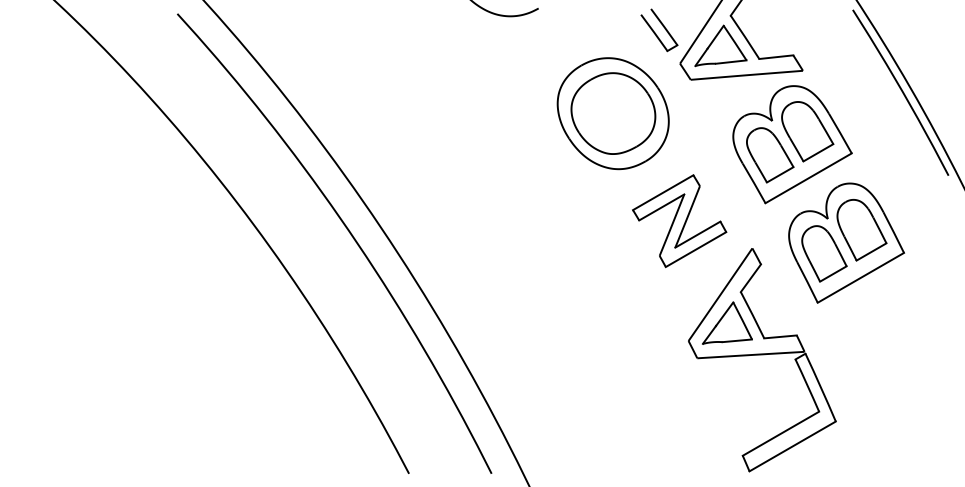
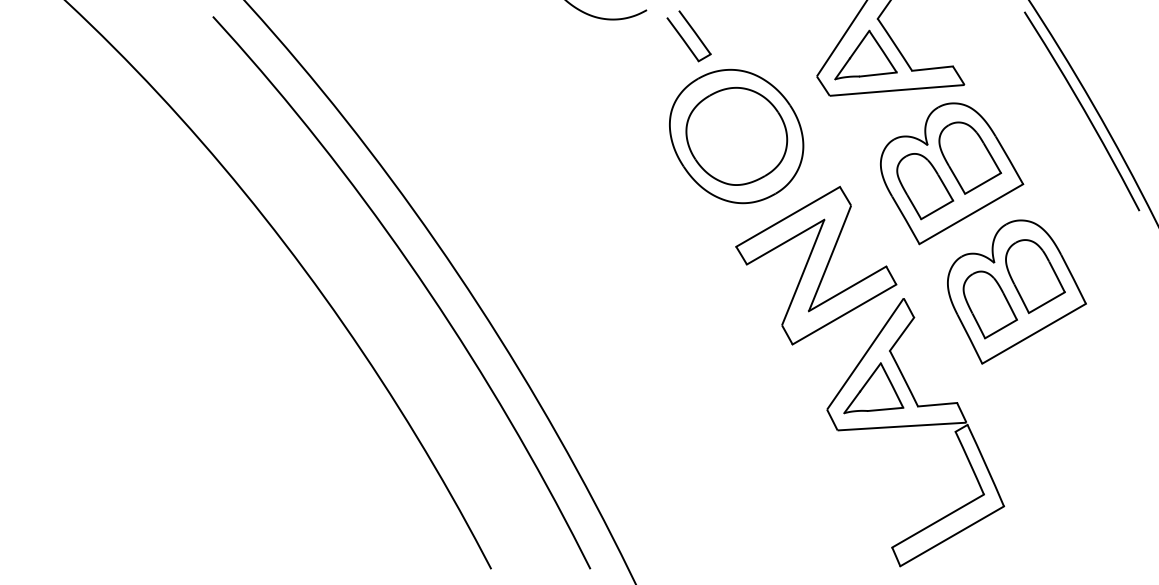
part: (658, 30) -> (688, 36), moved
part: (679, 221) -> (816, 265), size x1.43

